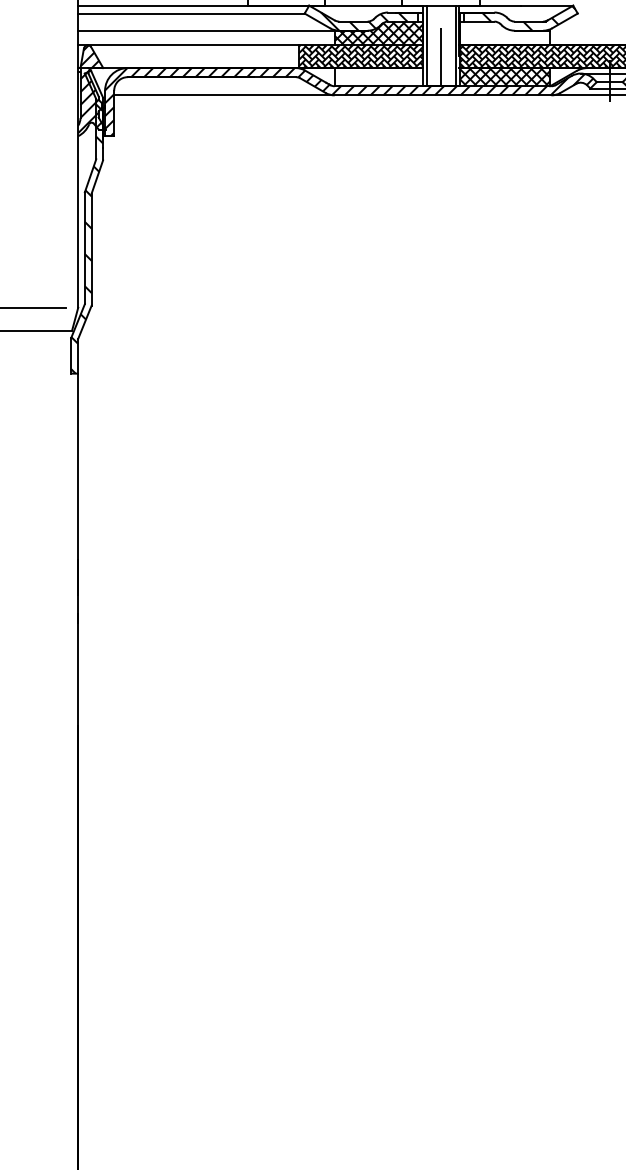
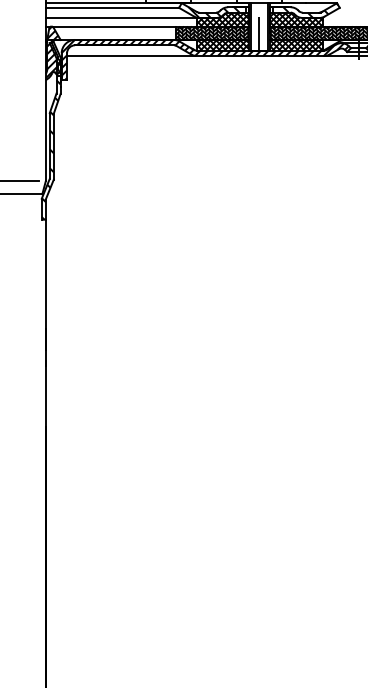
hatch: (504, 33) -> (296, 19), added
hatch: (378, 75) -> (222, 44), added

